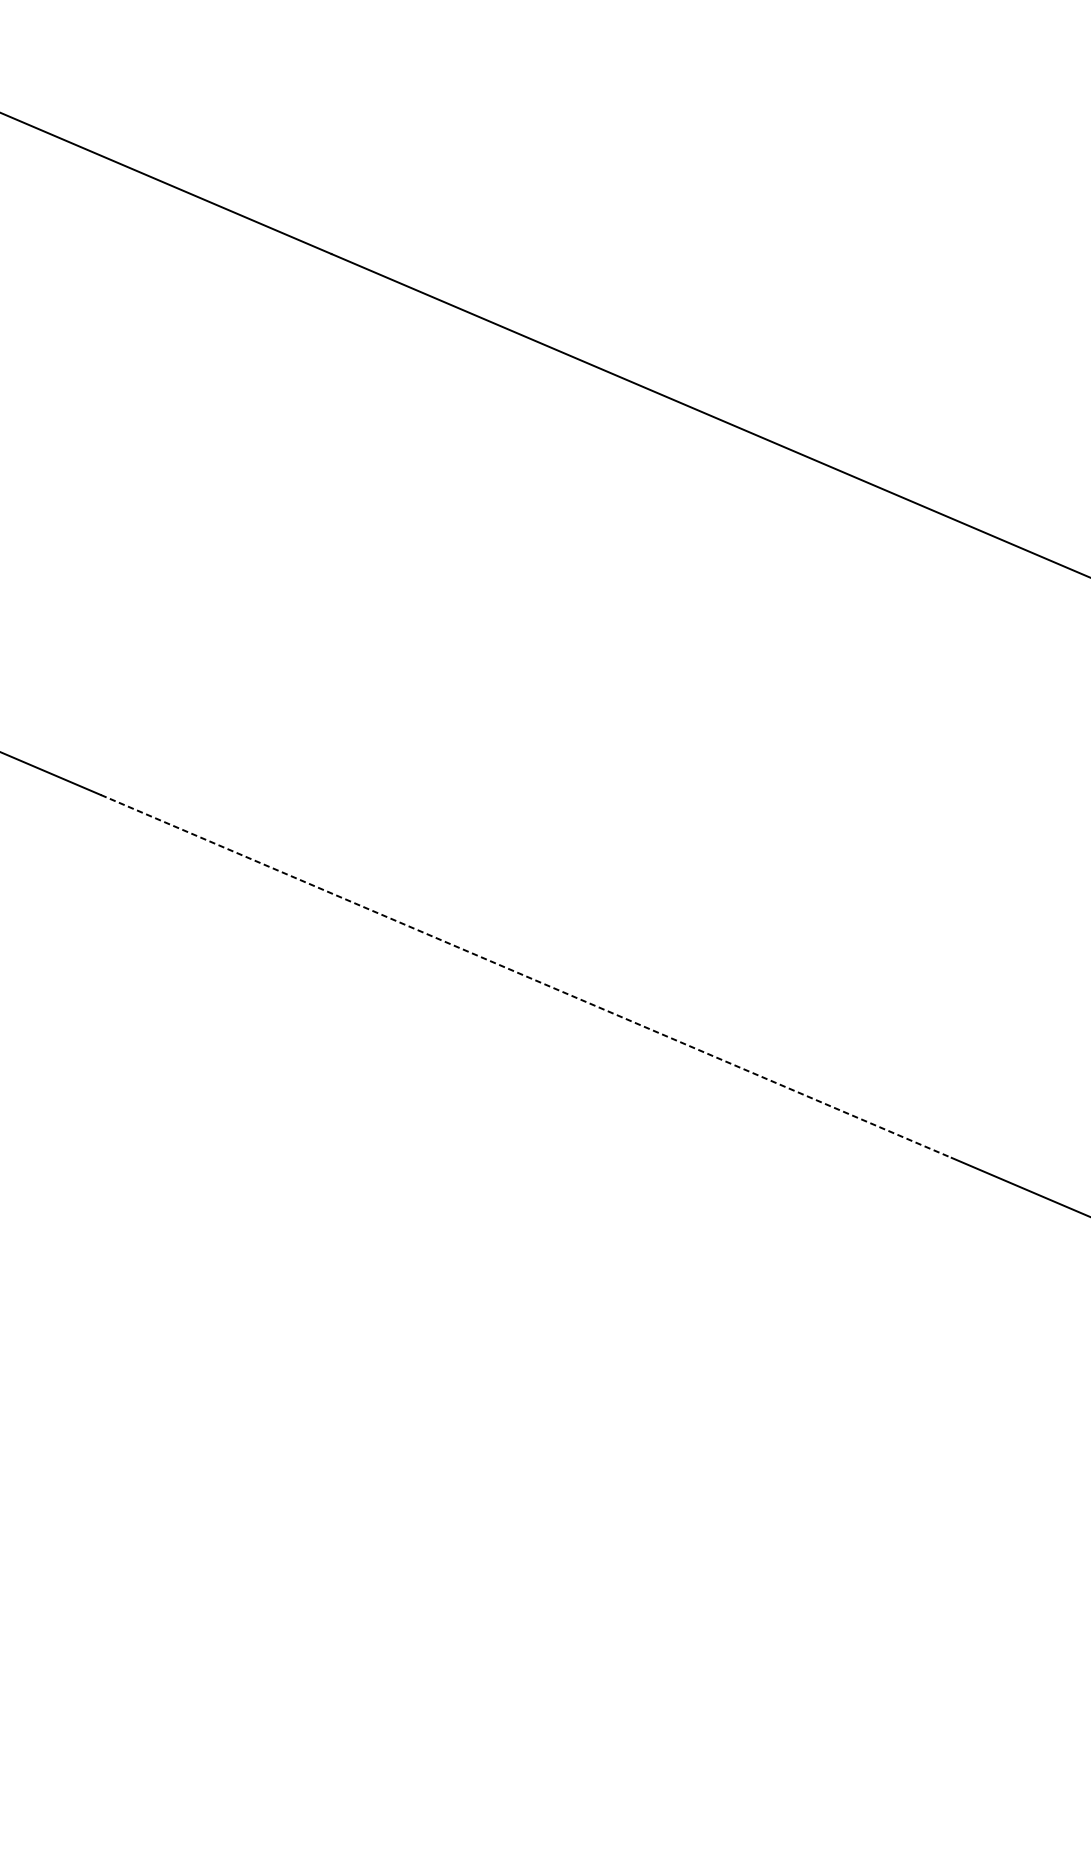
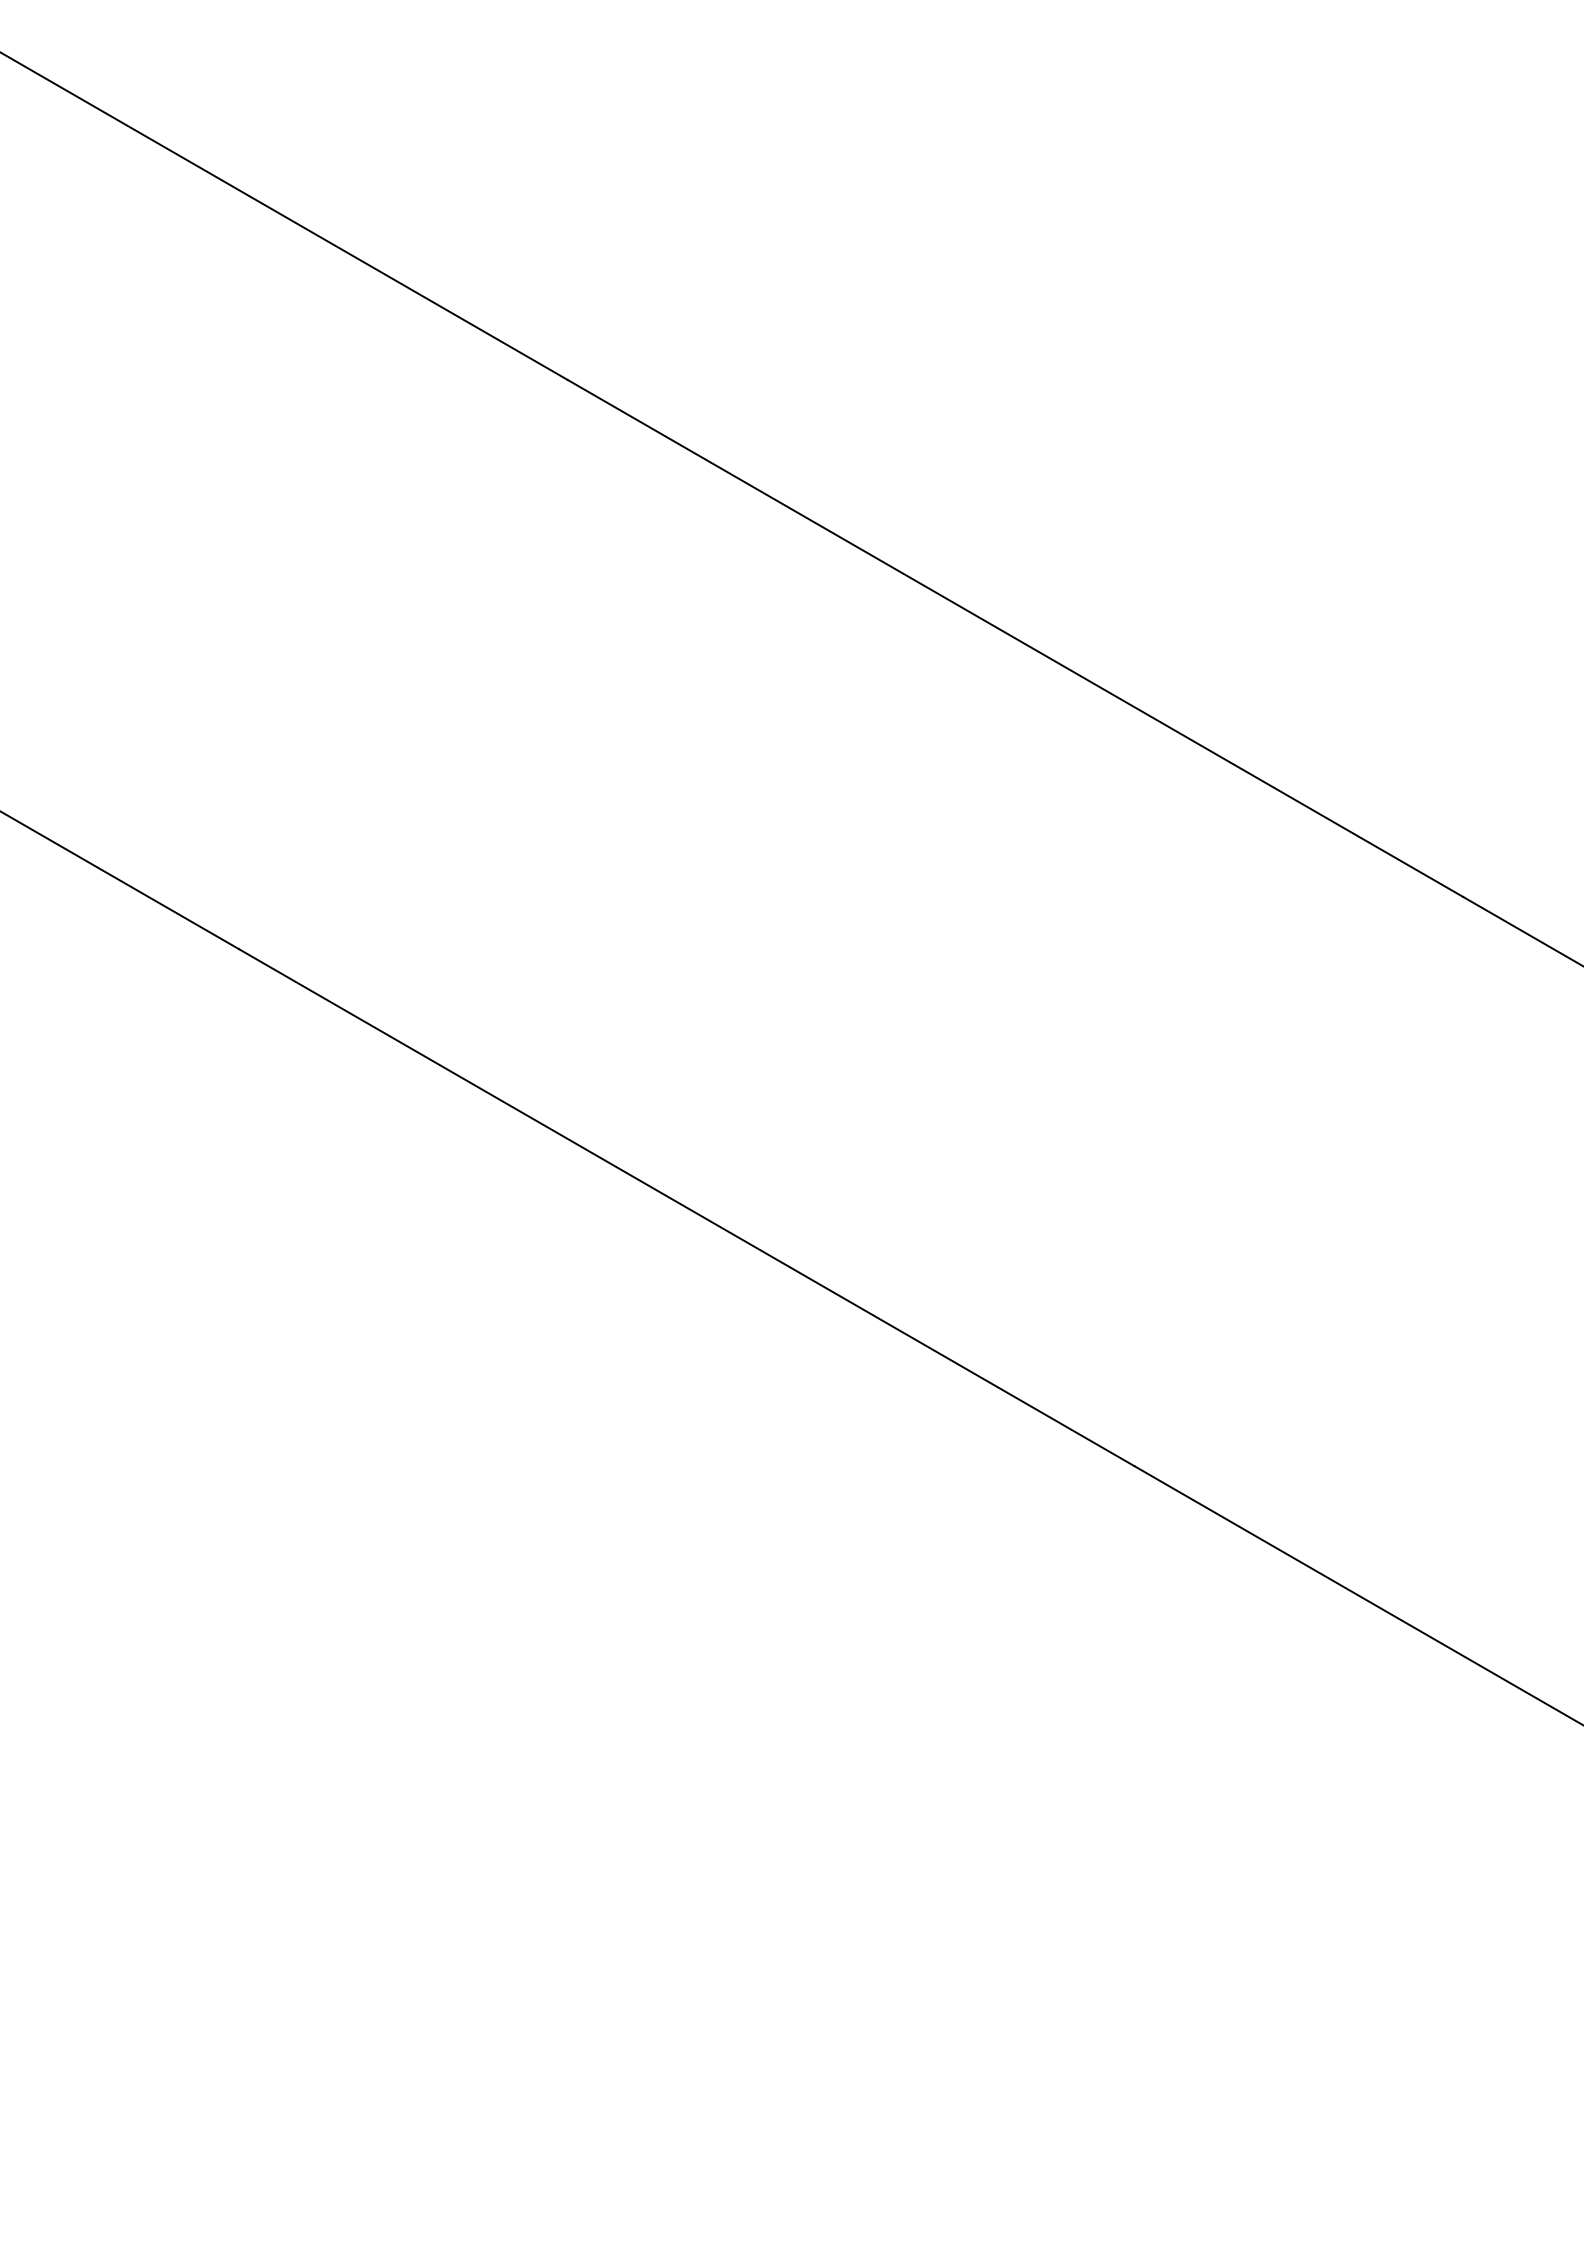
line: (525, 976) -> (686, 1207), dashed -> solid

